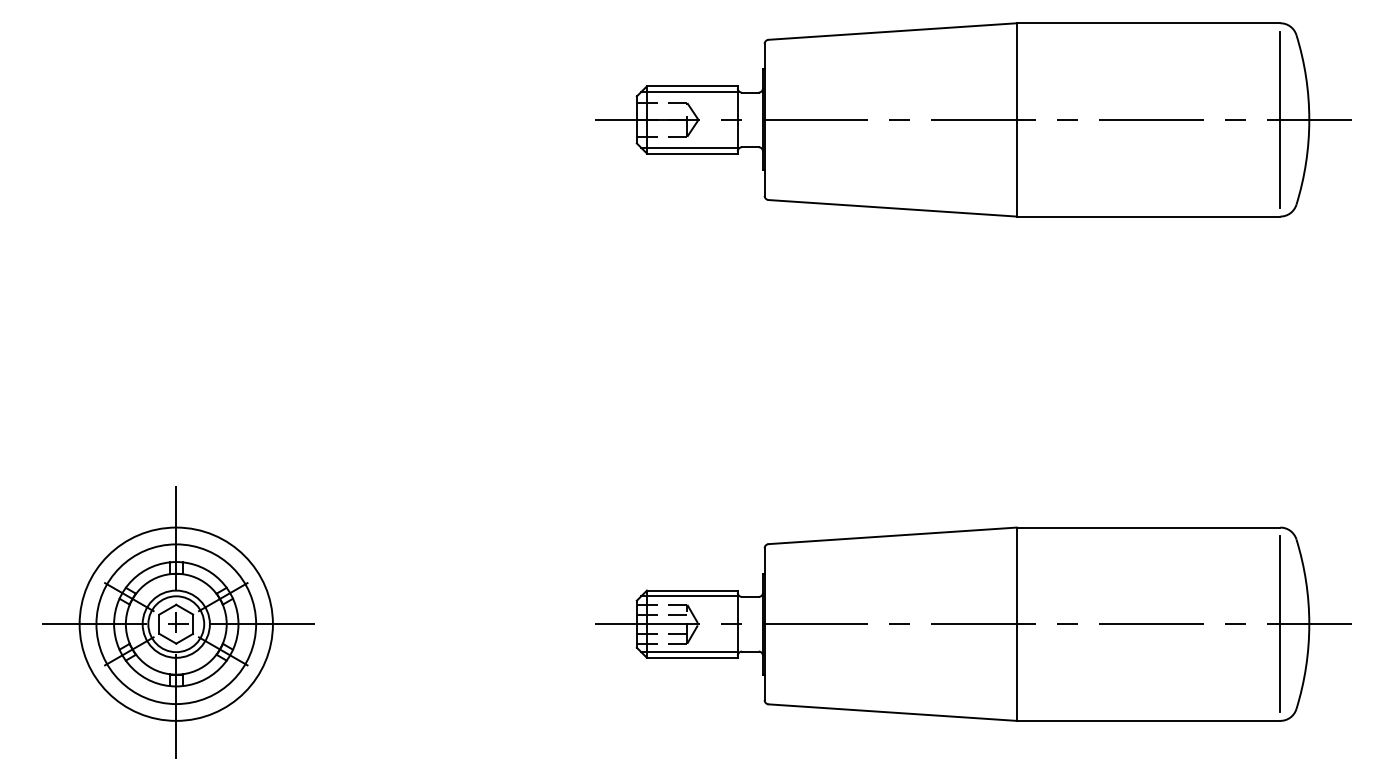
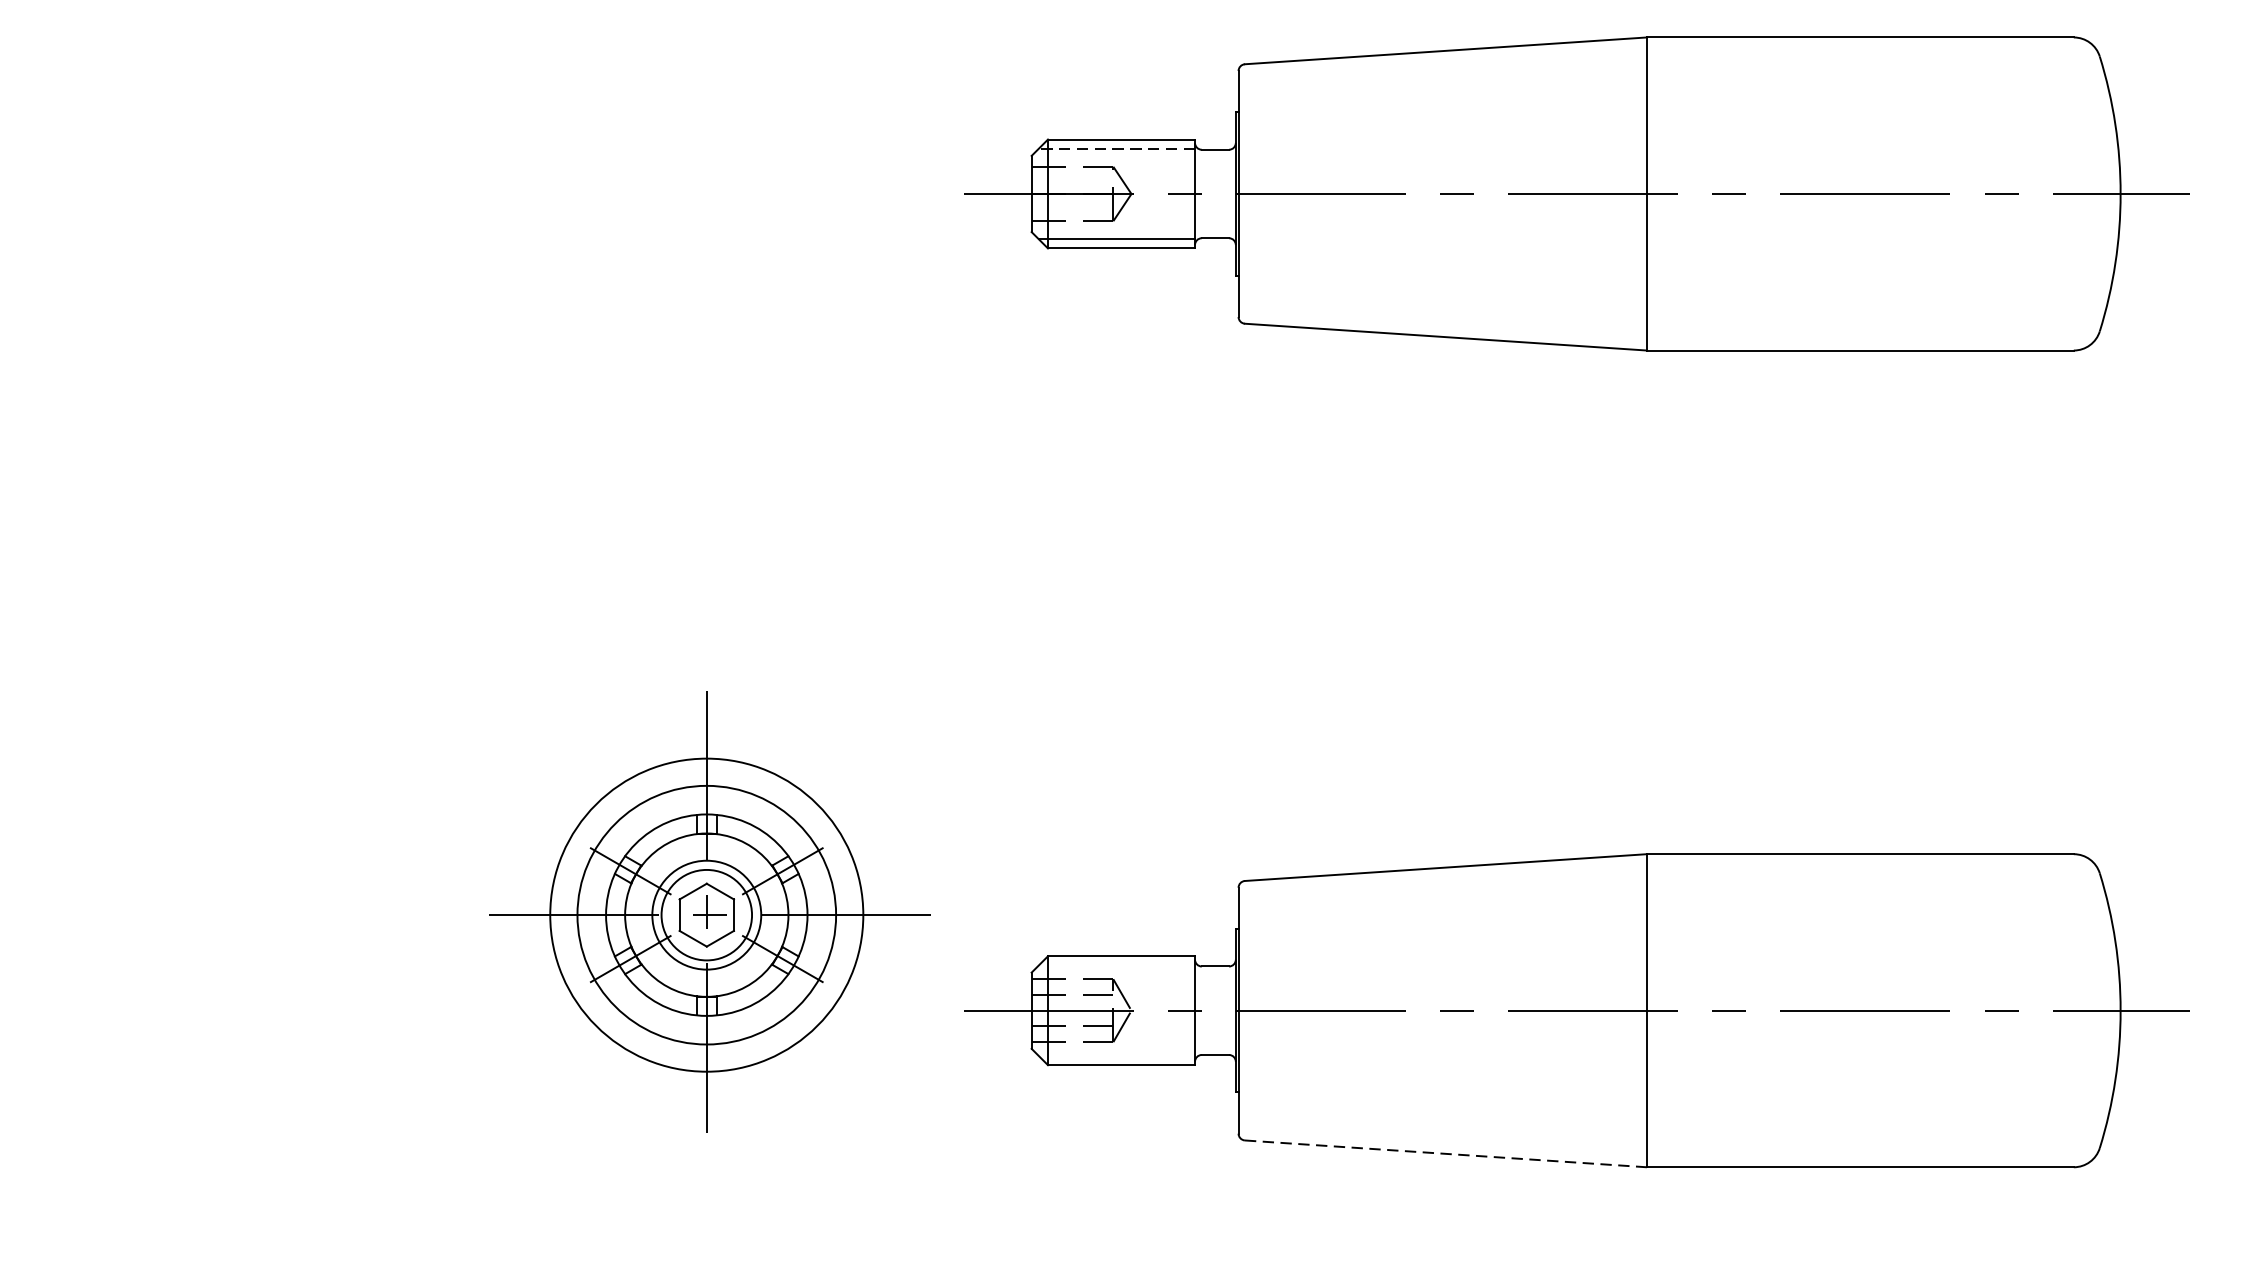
line: (689, 92) -> (1116, 149), solid -> dashed
line: (1280, 119) -> (2073, 193), removed
line: (689, 596) -> (1116, 965), removed
part: (178, 622) -> (710, 912), moved
line: (1280, 623) -> (2073, 1009), removed
line: (689, 652) -> (1116, 1056), removed
line: (893, 712) -> (1447, 1153), solid -> dashed

